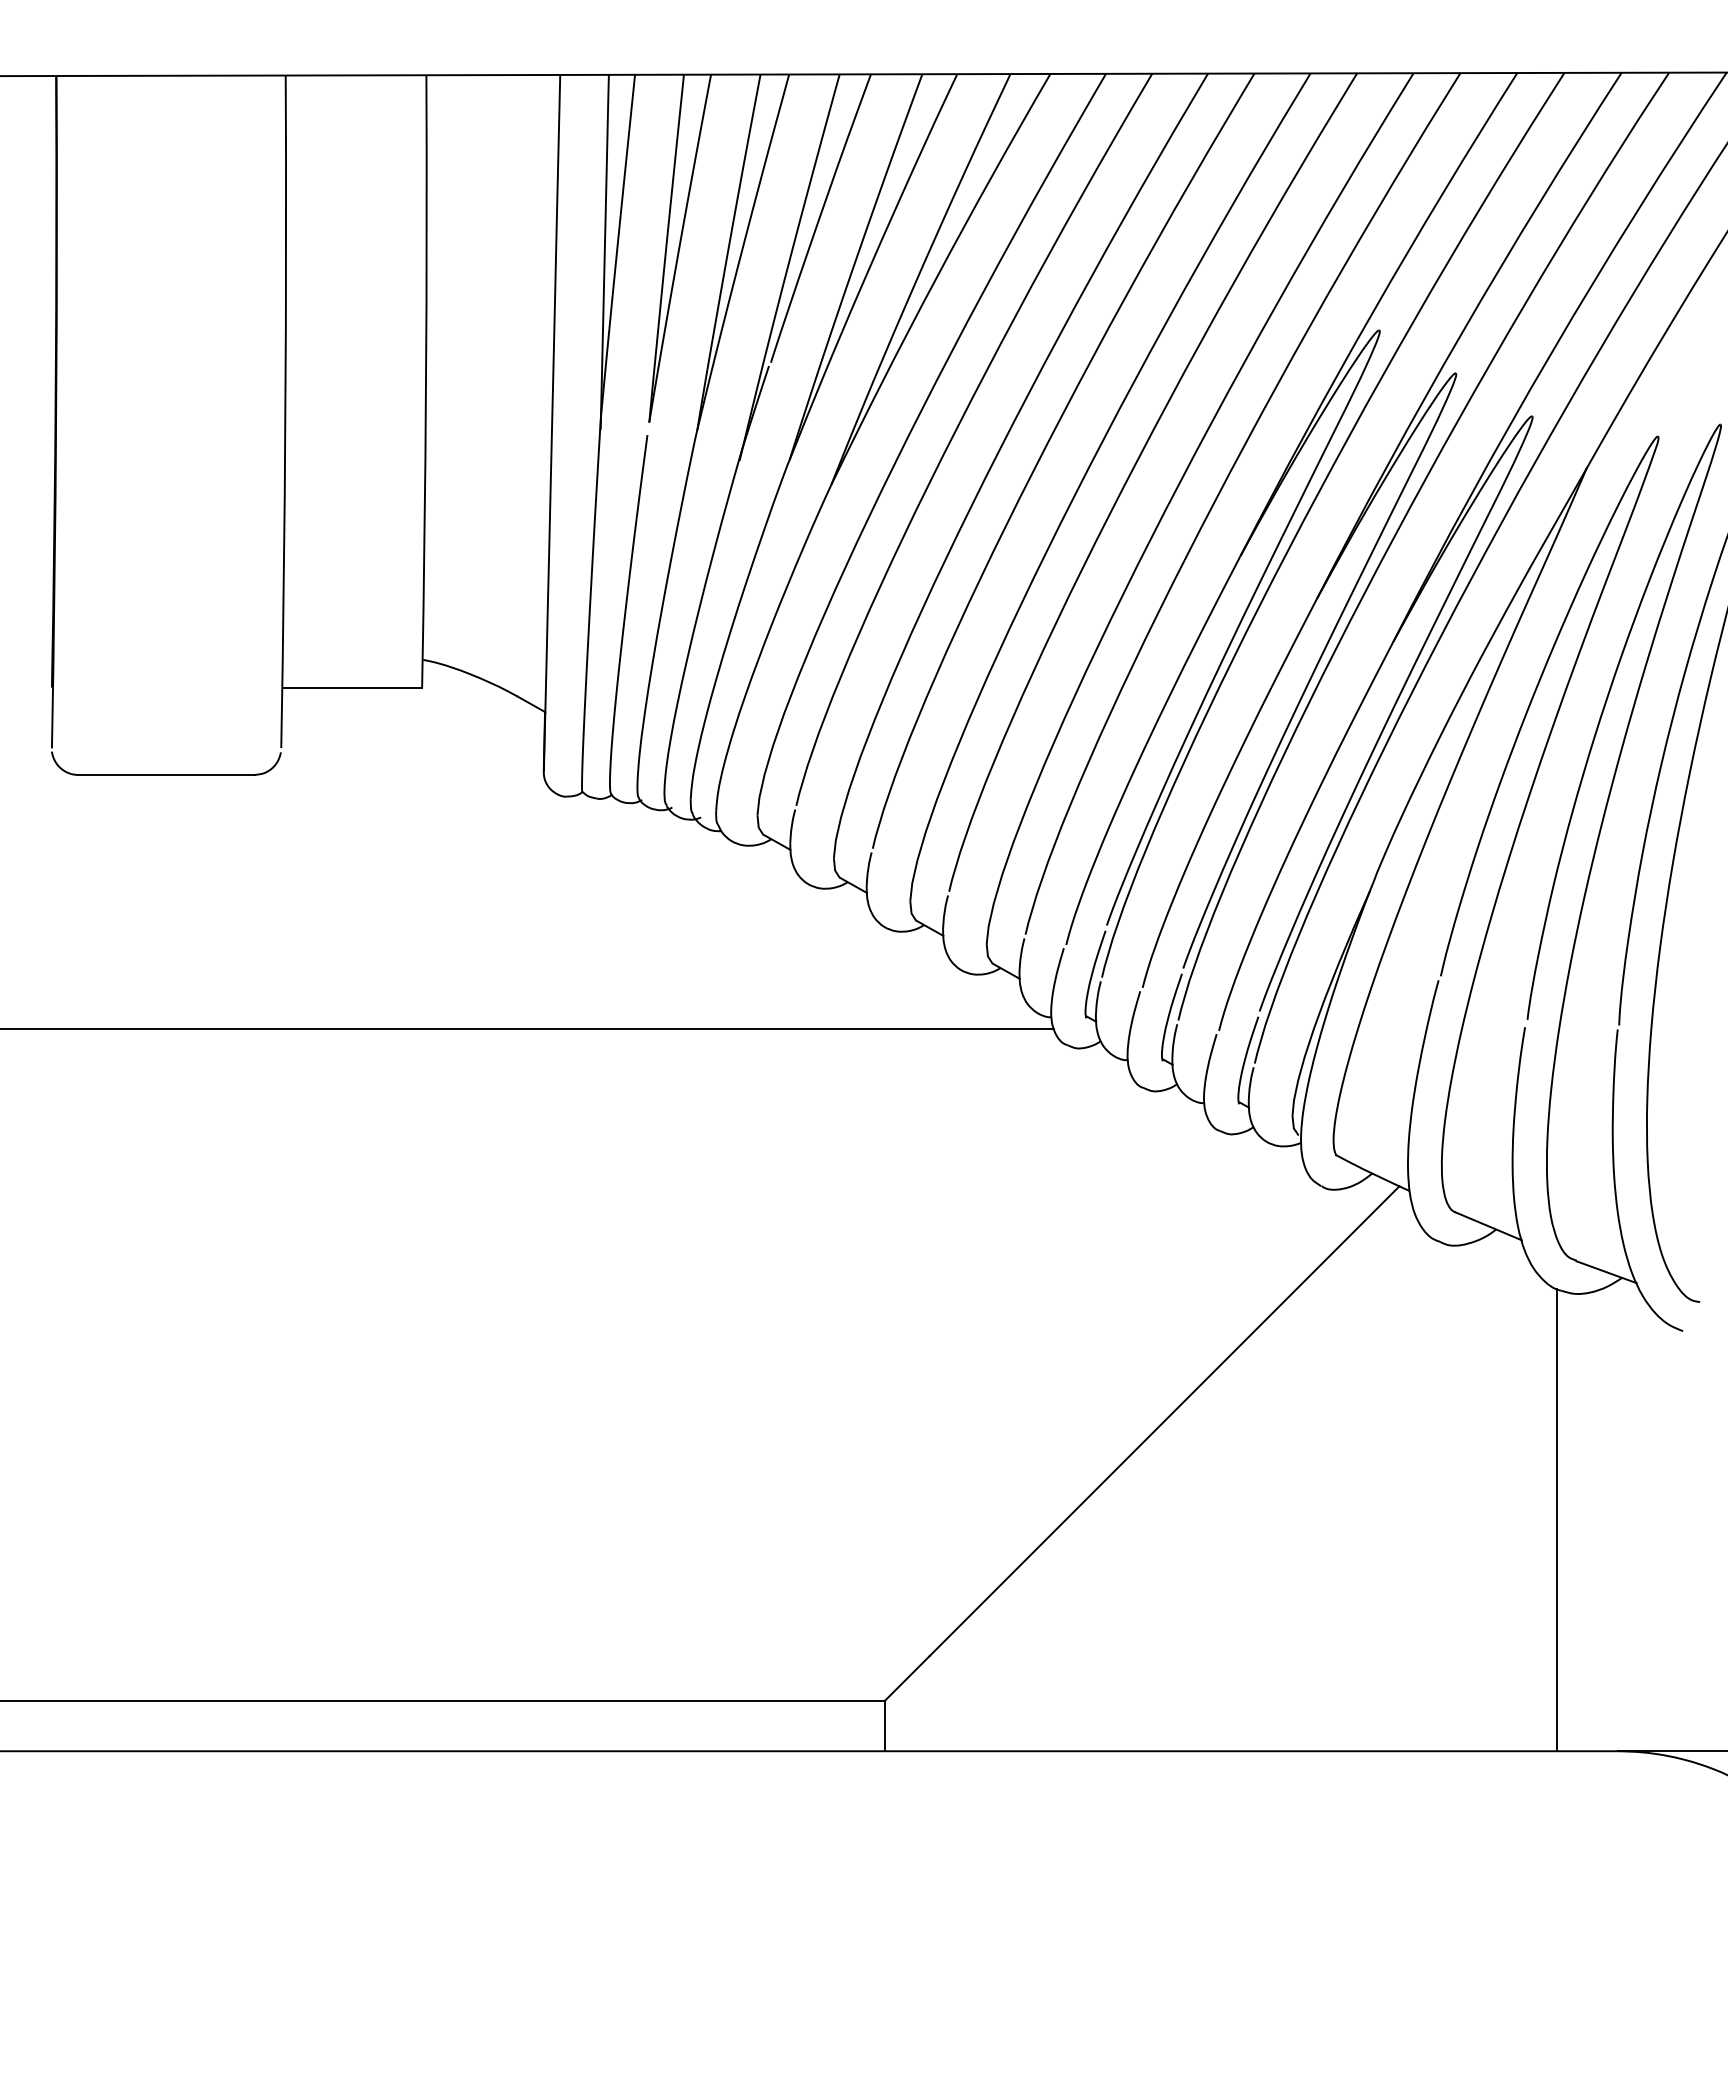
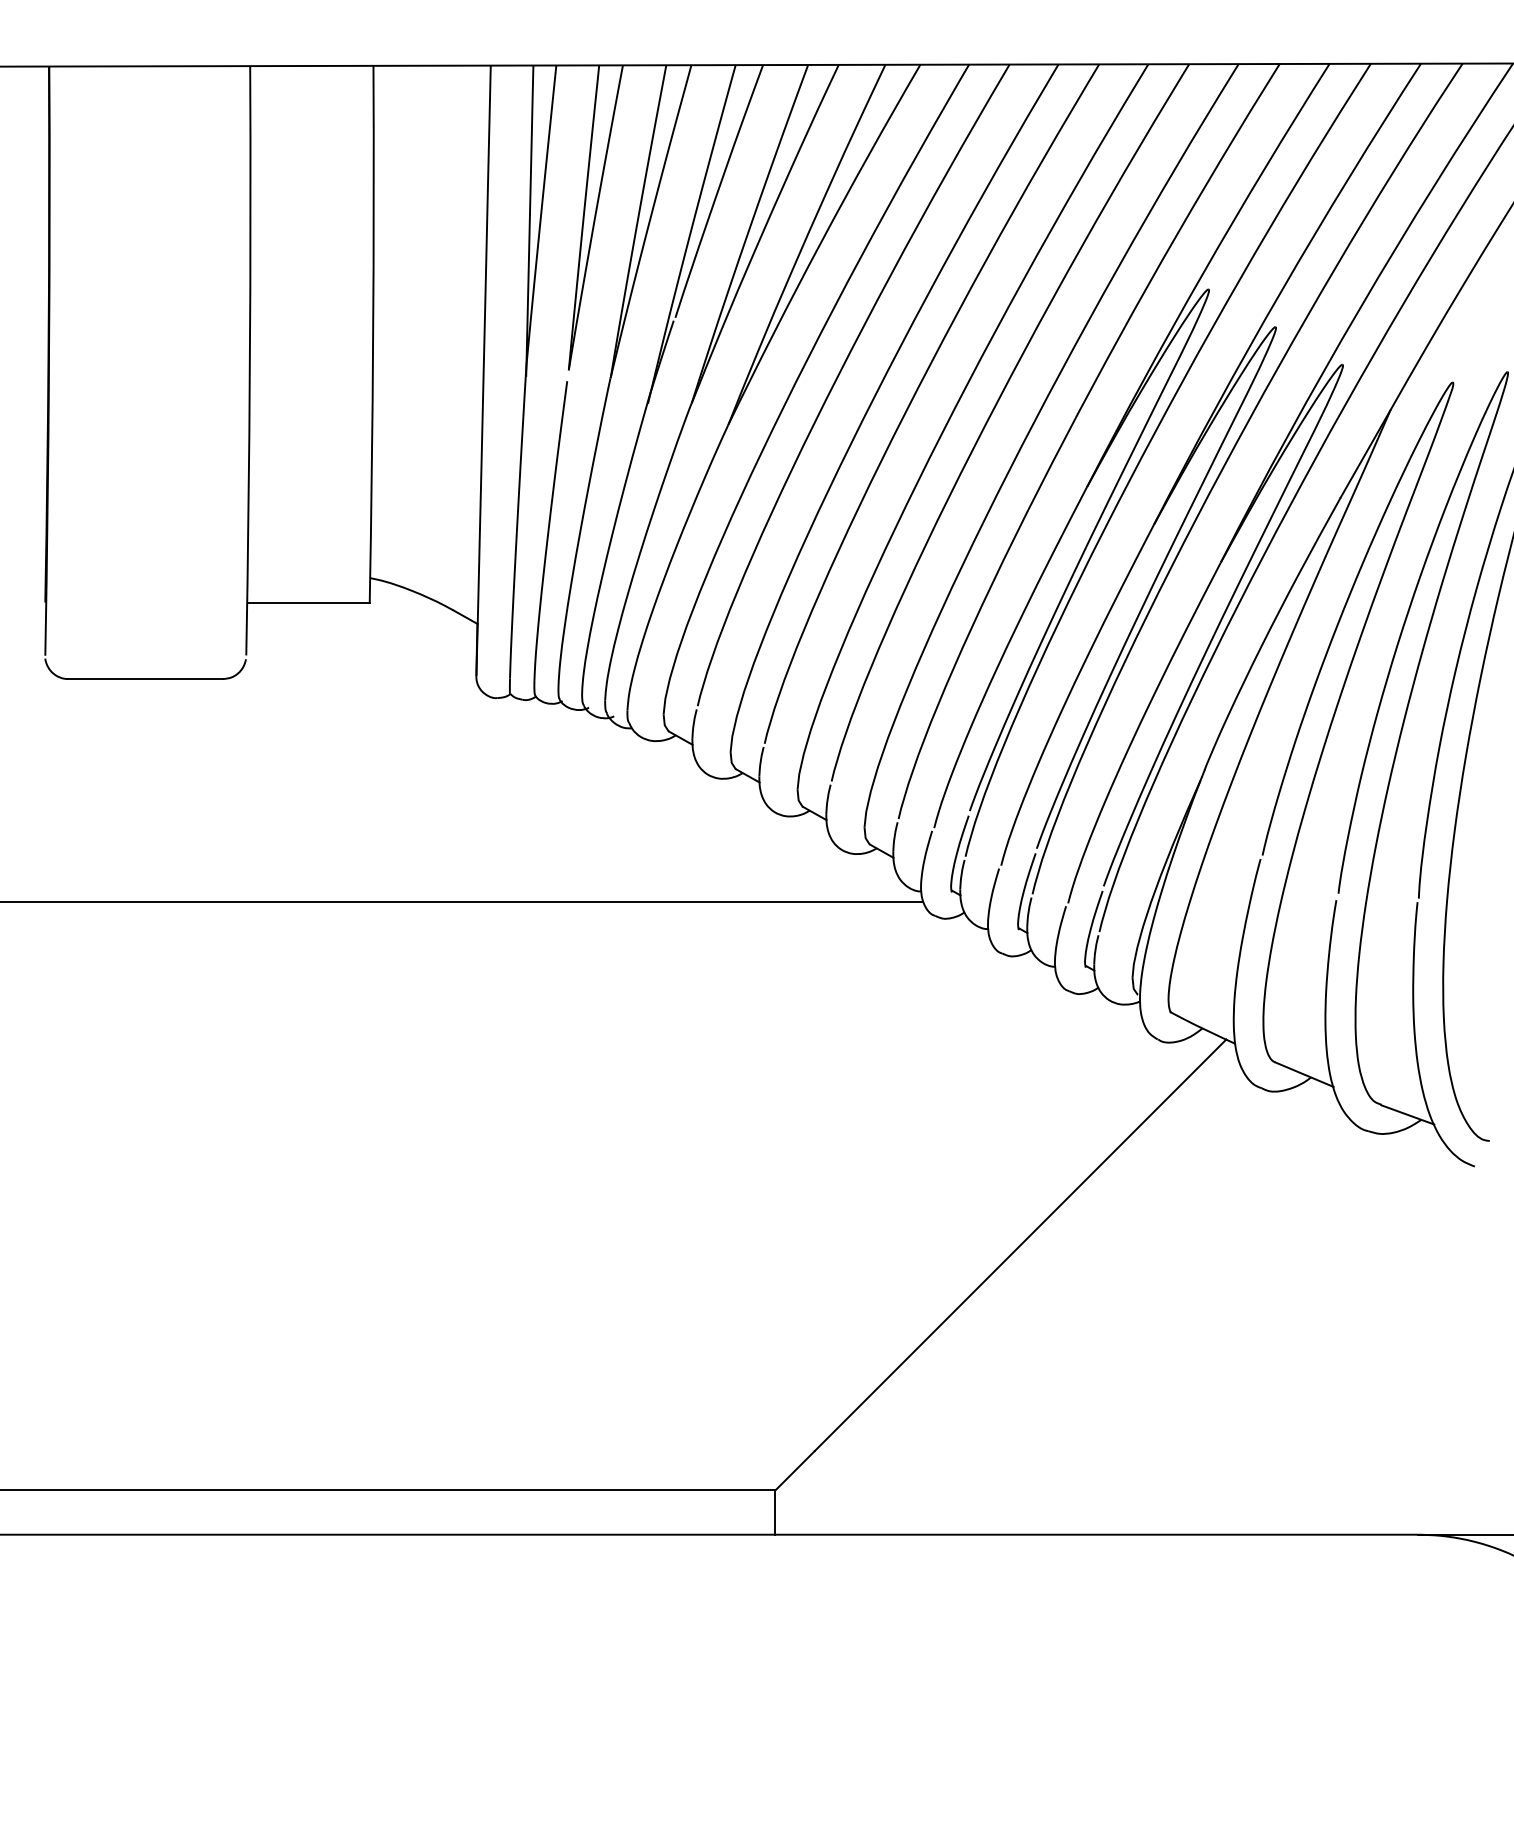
line: (1556, 1520) -> (1363, 1332), removed

